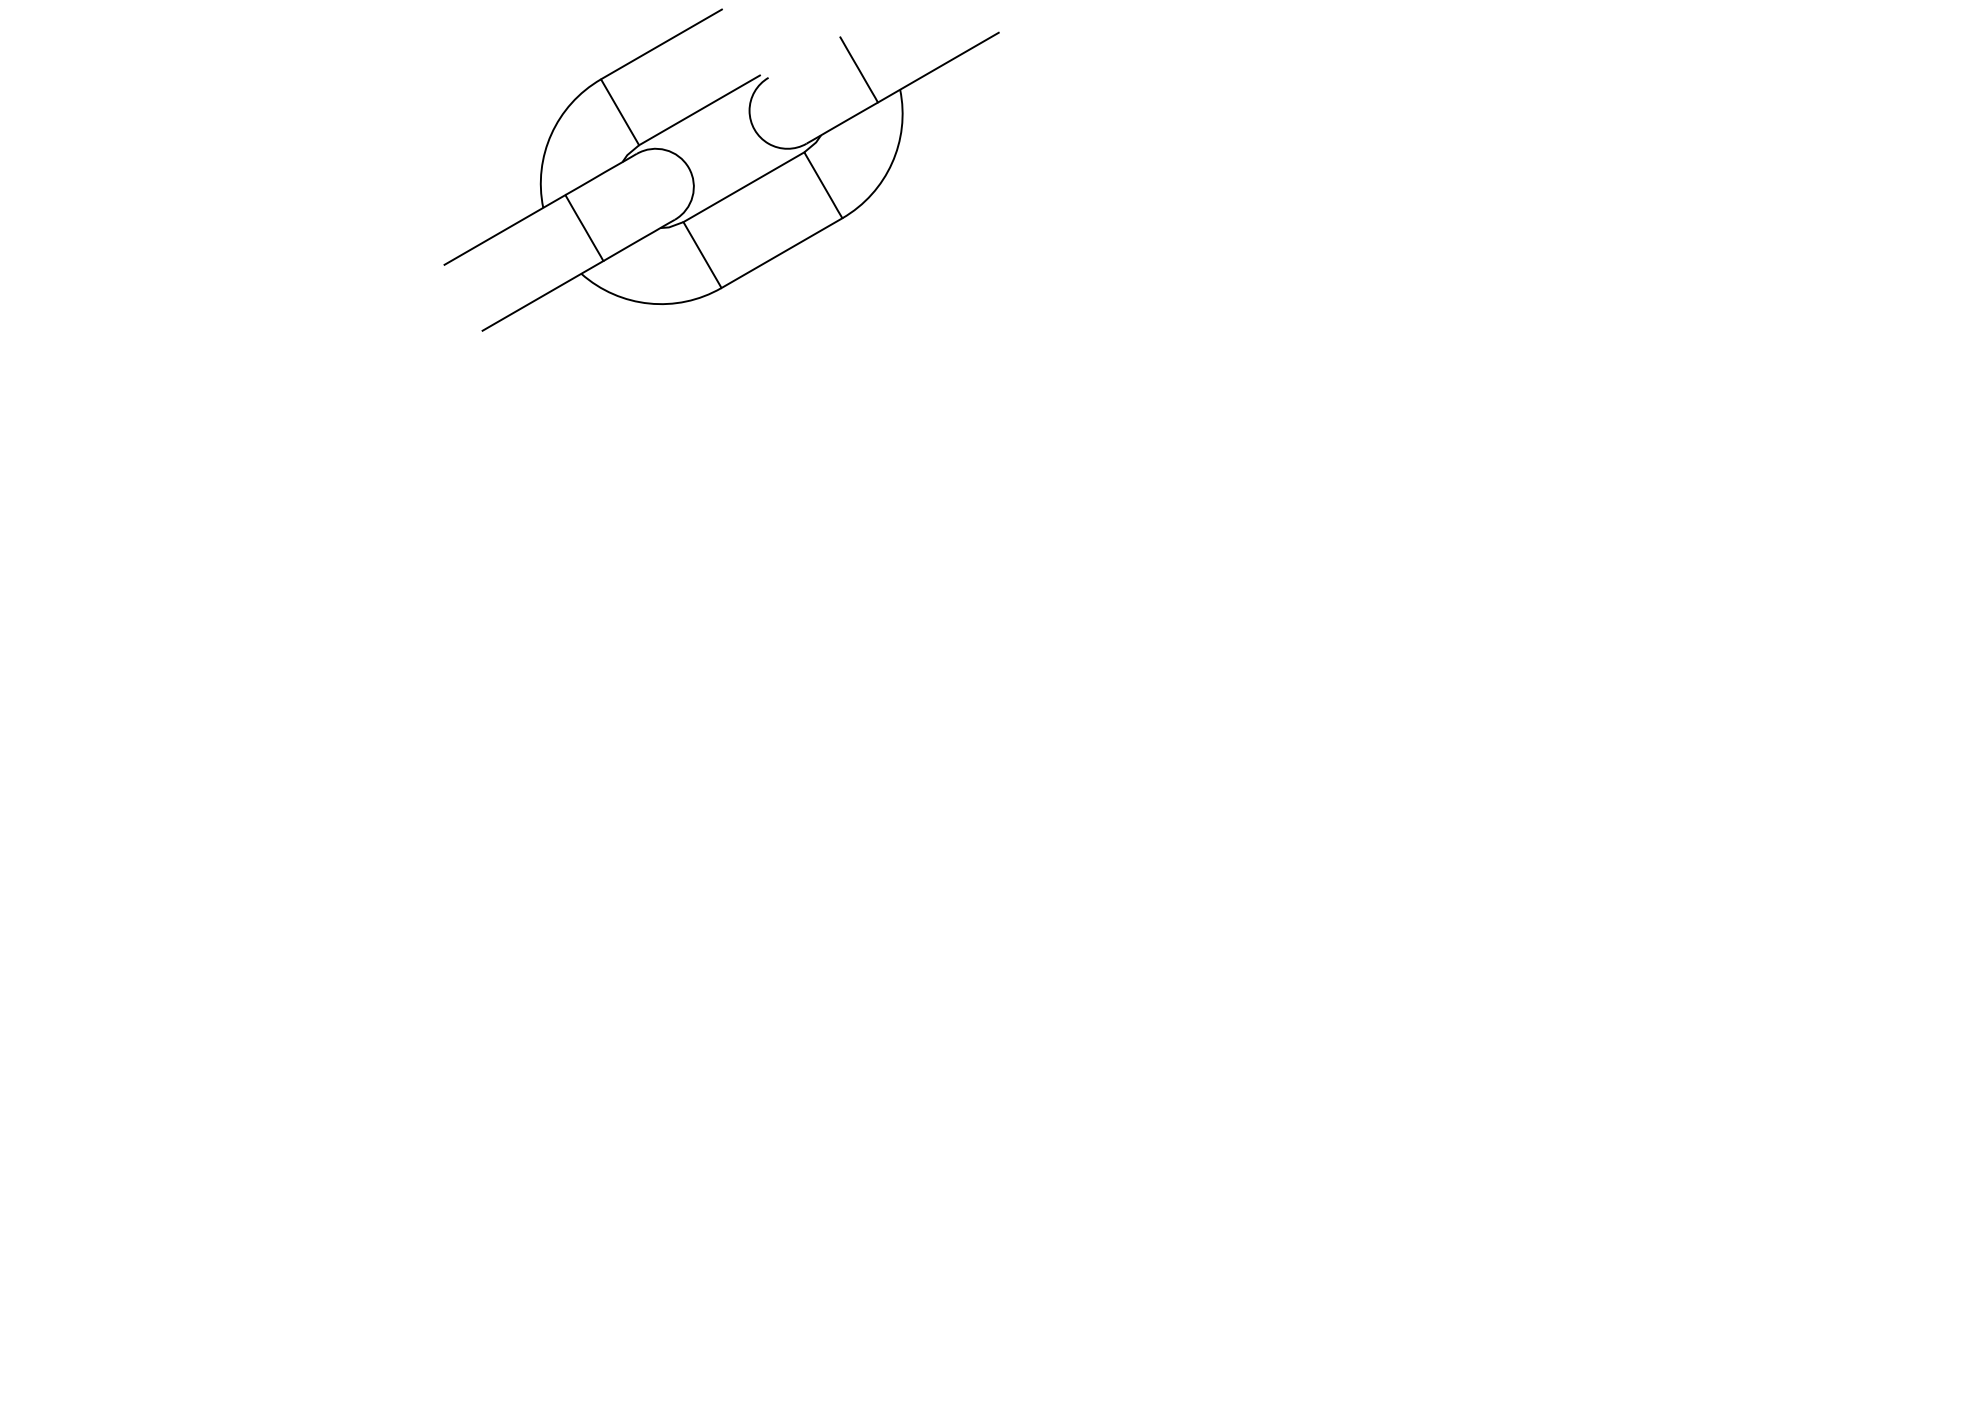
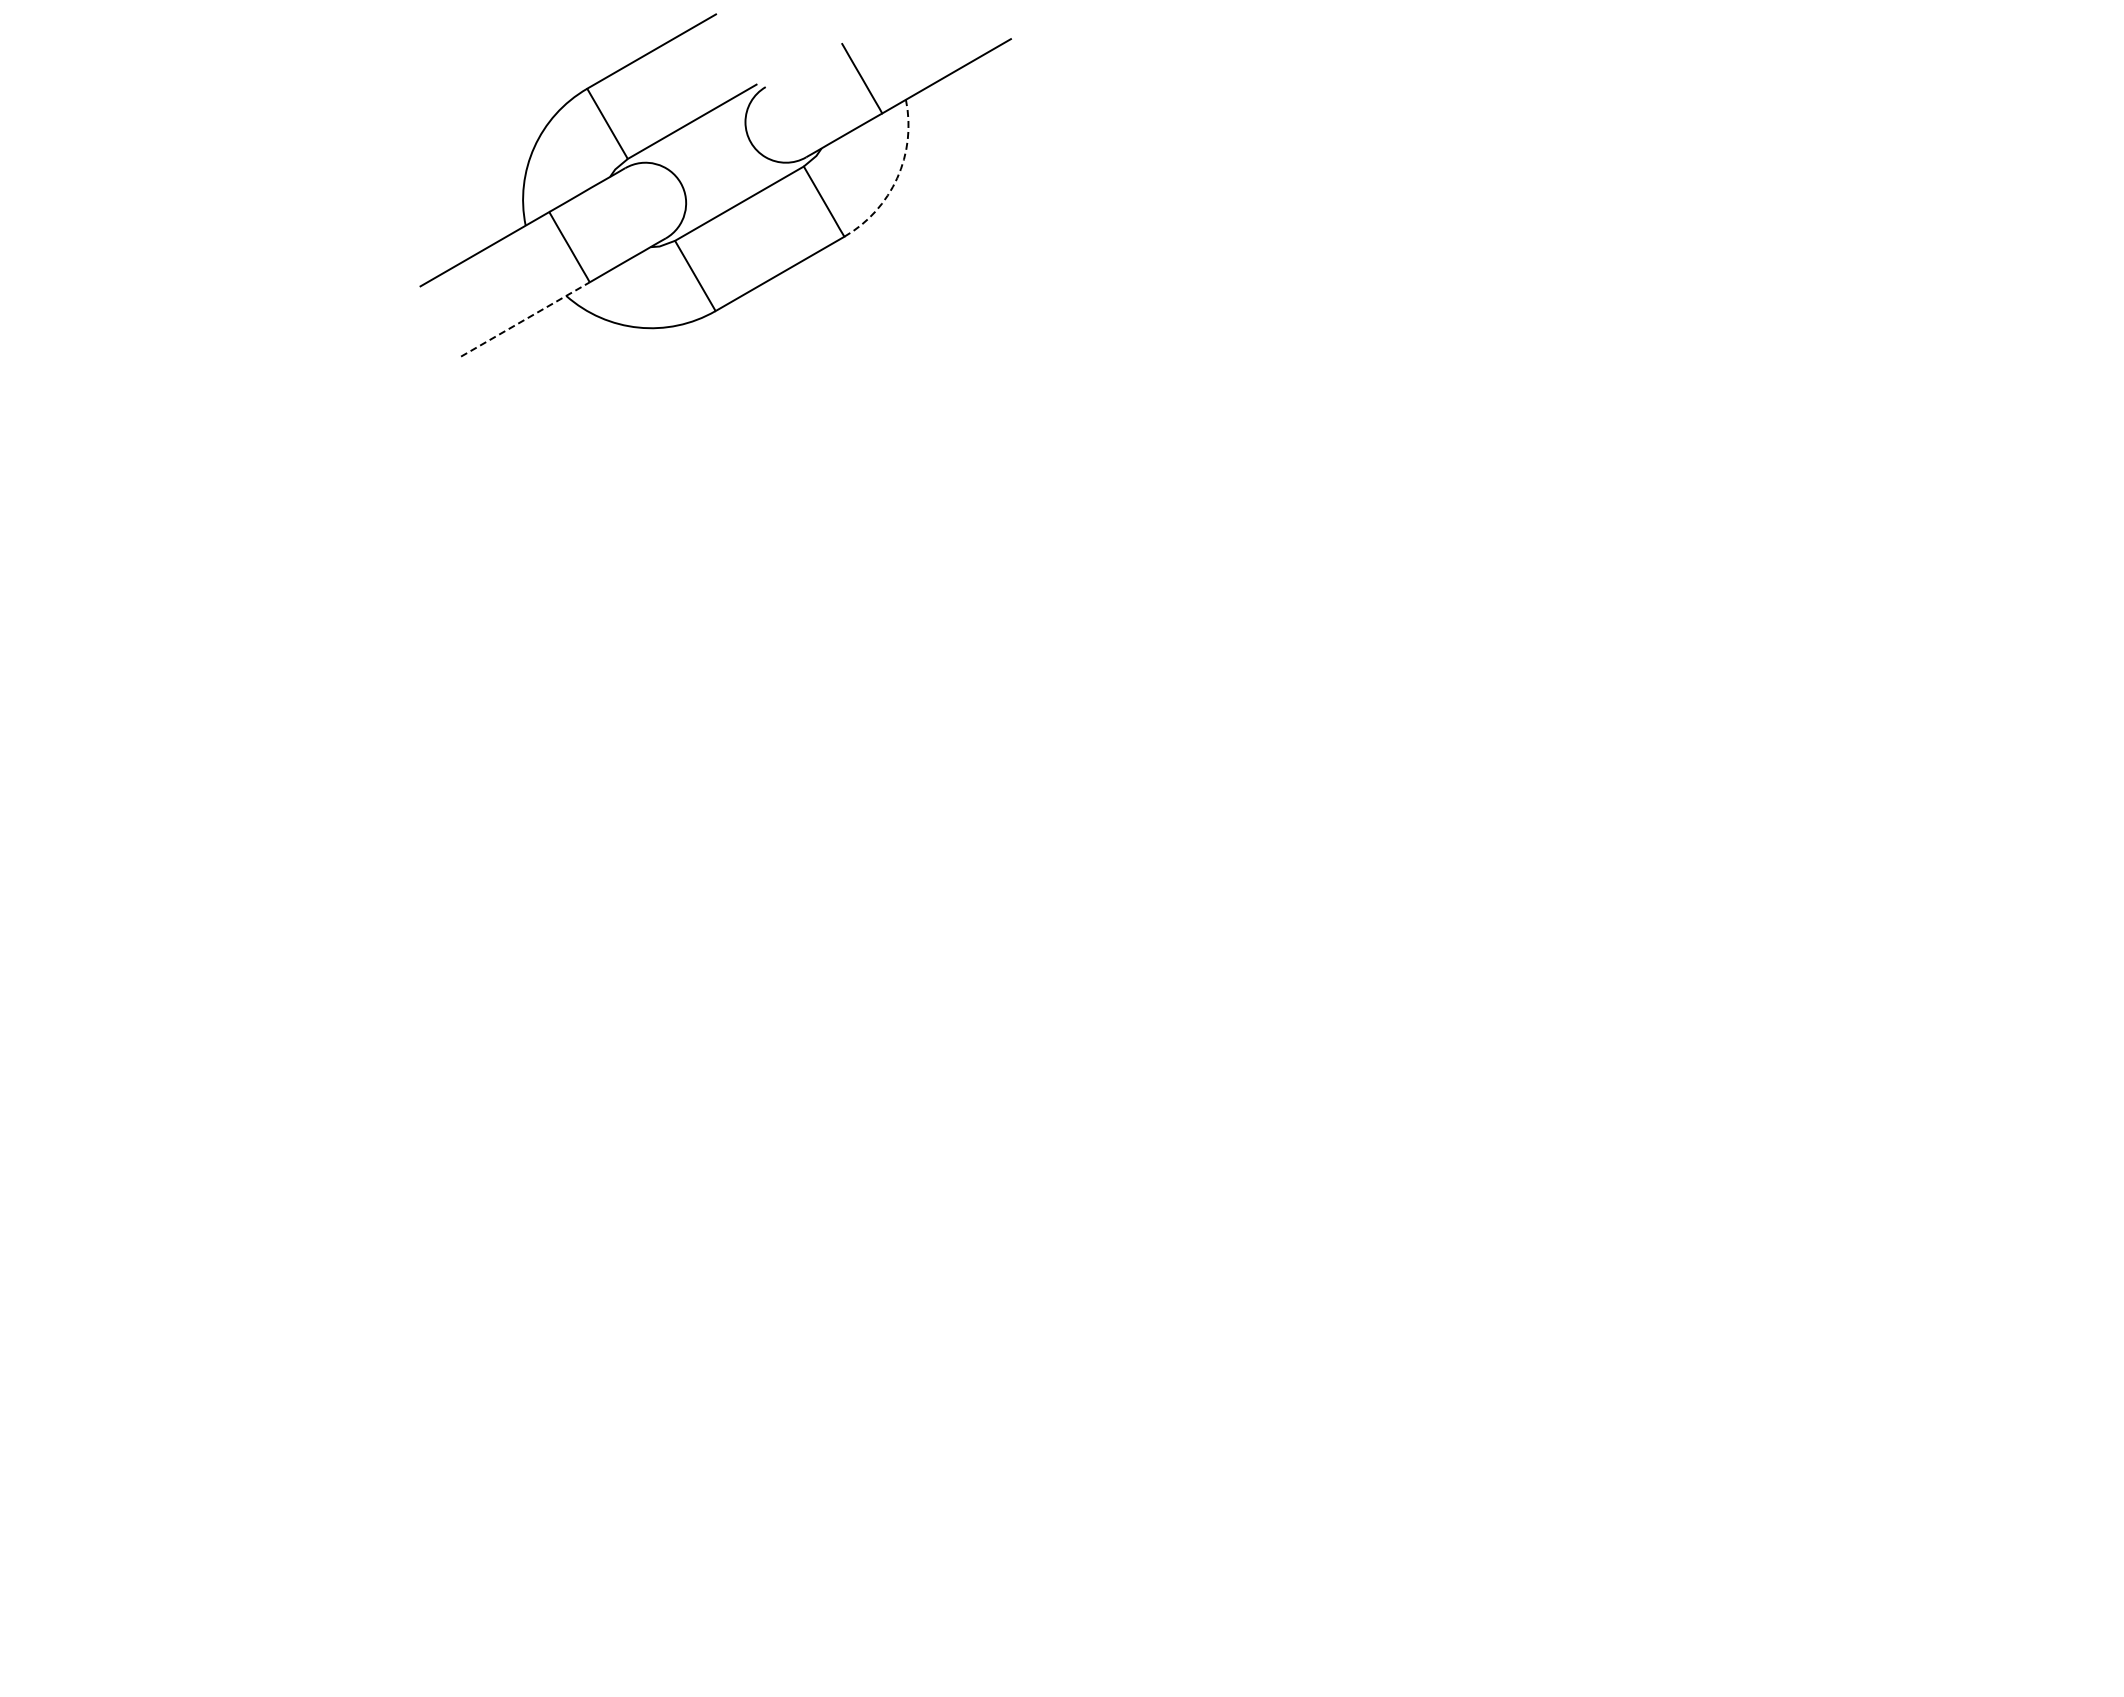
arc: (892, 163) -> (897, 178), solid -> dashed
line: (543, 295) -> (525, 319), solid -> dashed

